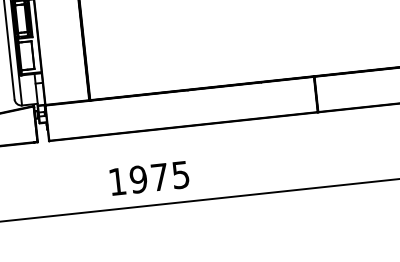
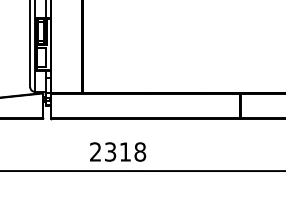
text: (149, 177) -> (118, 151), 1975 -> 2318

